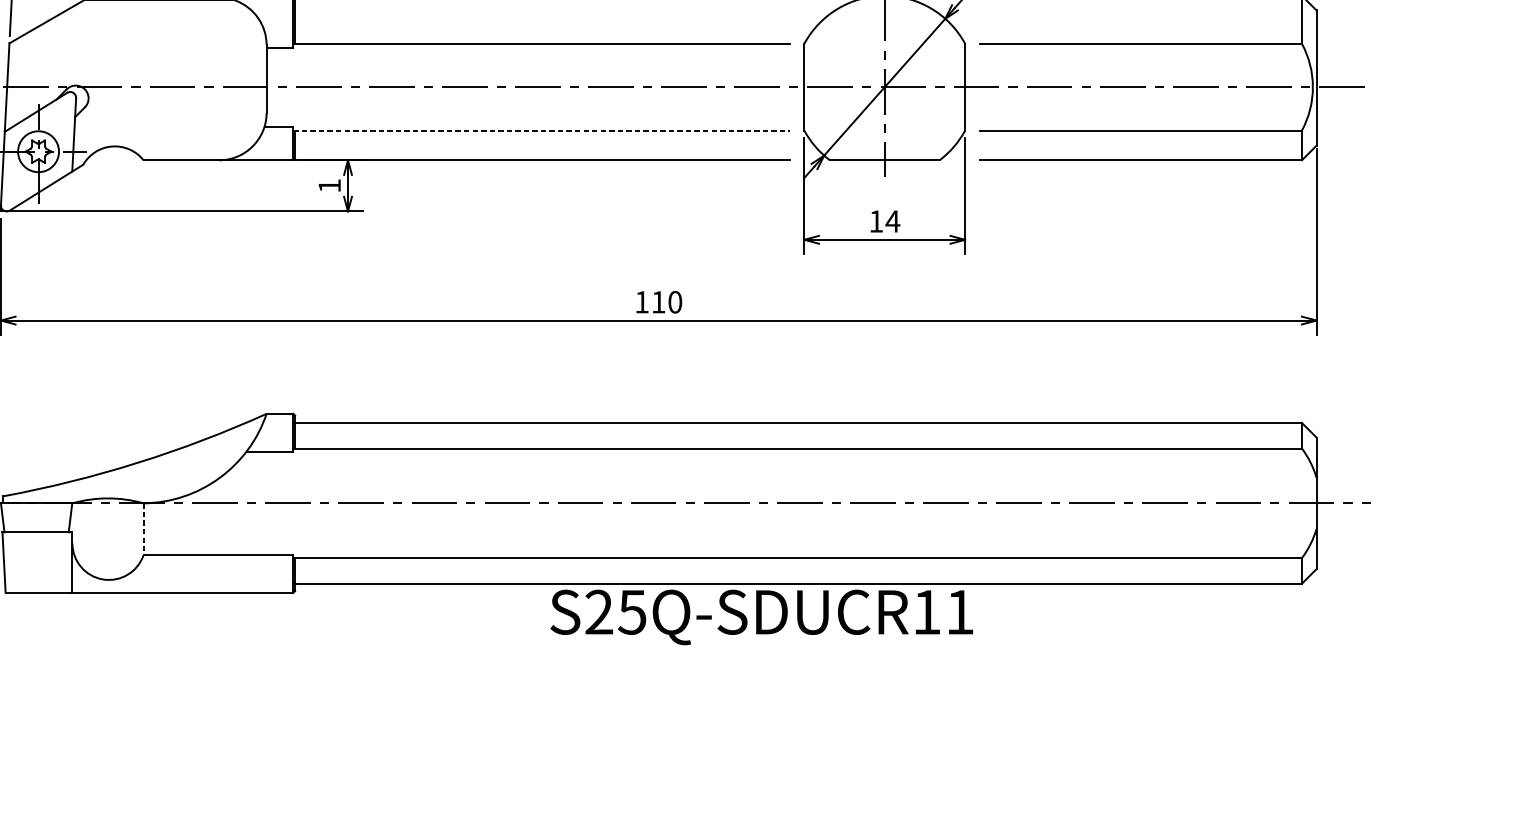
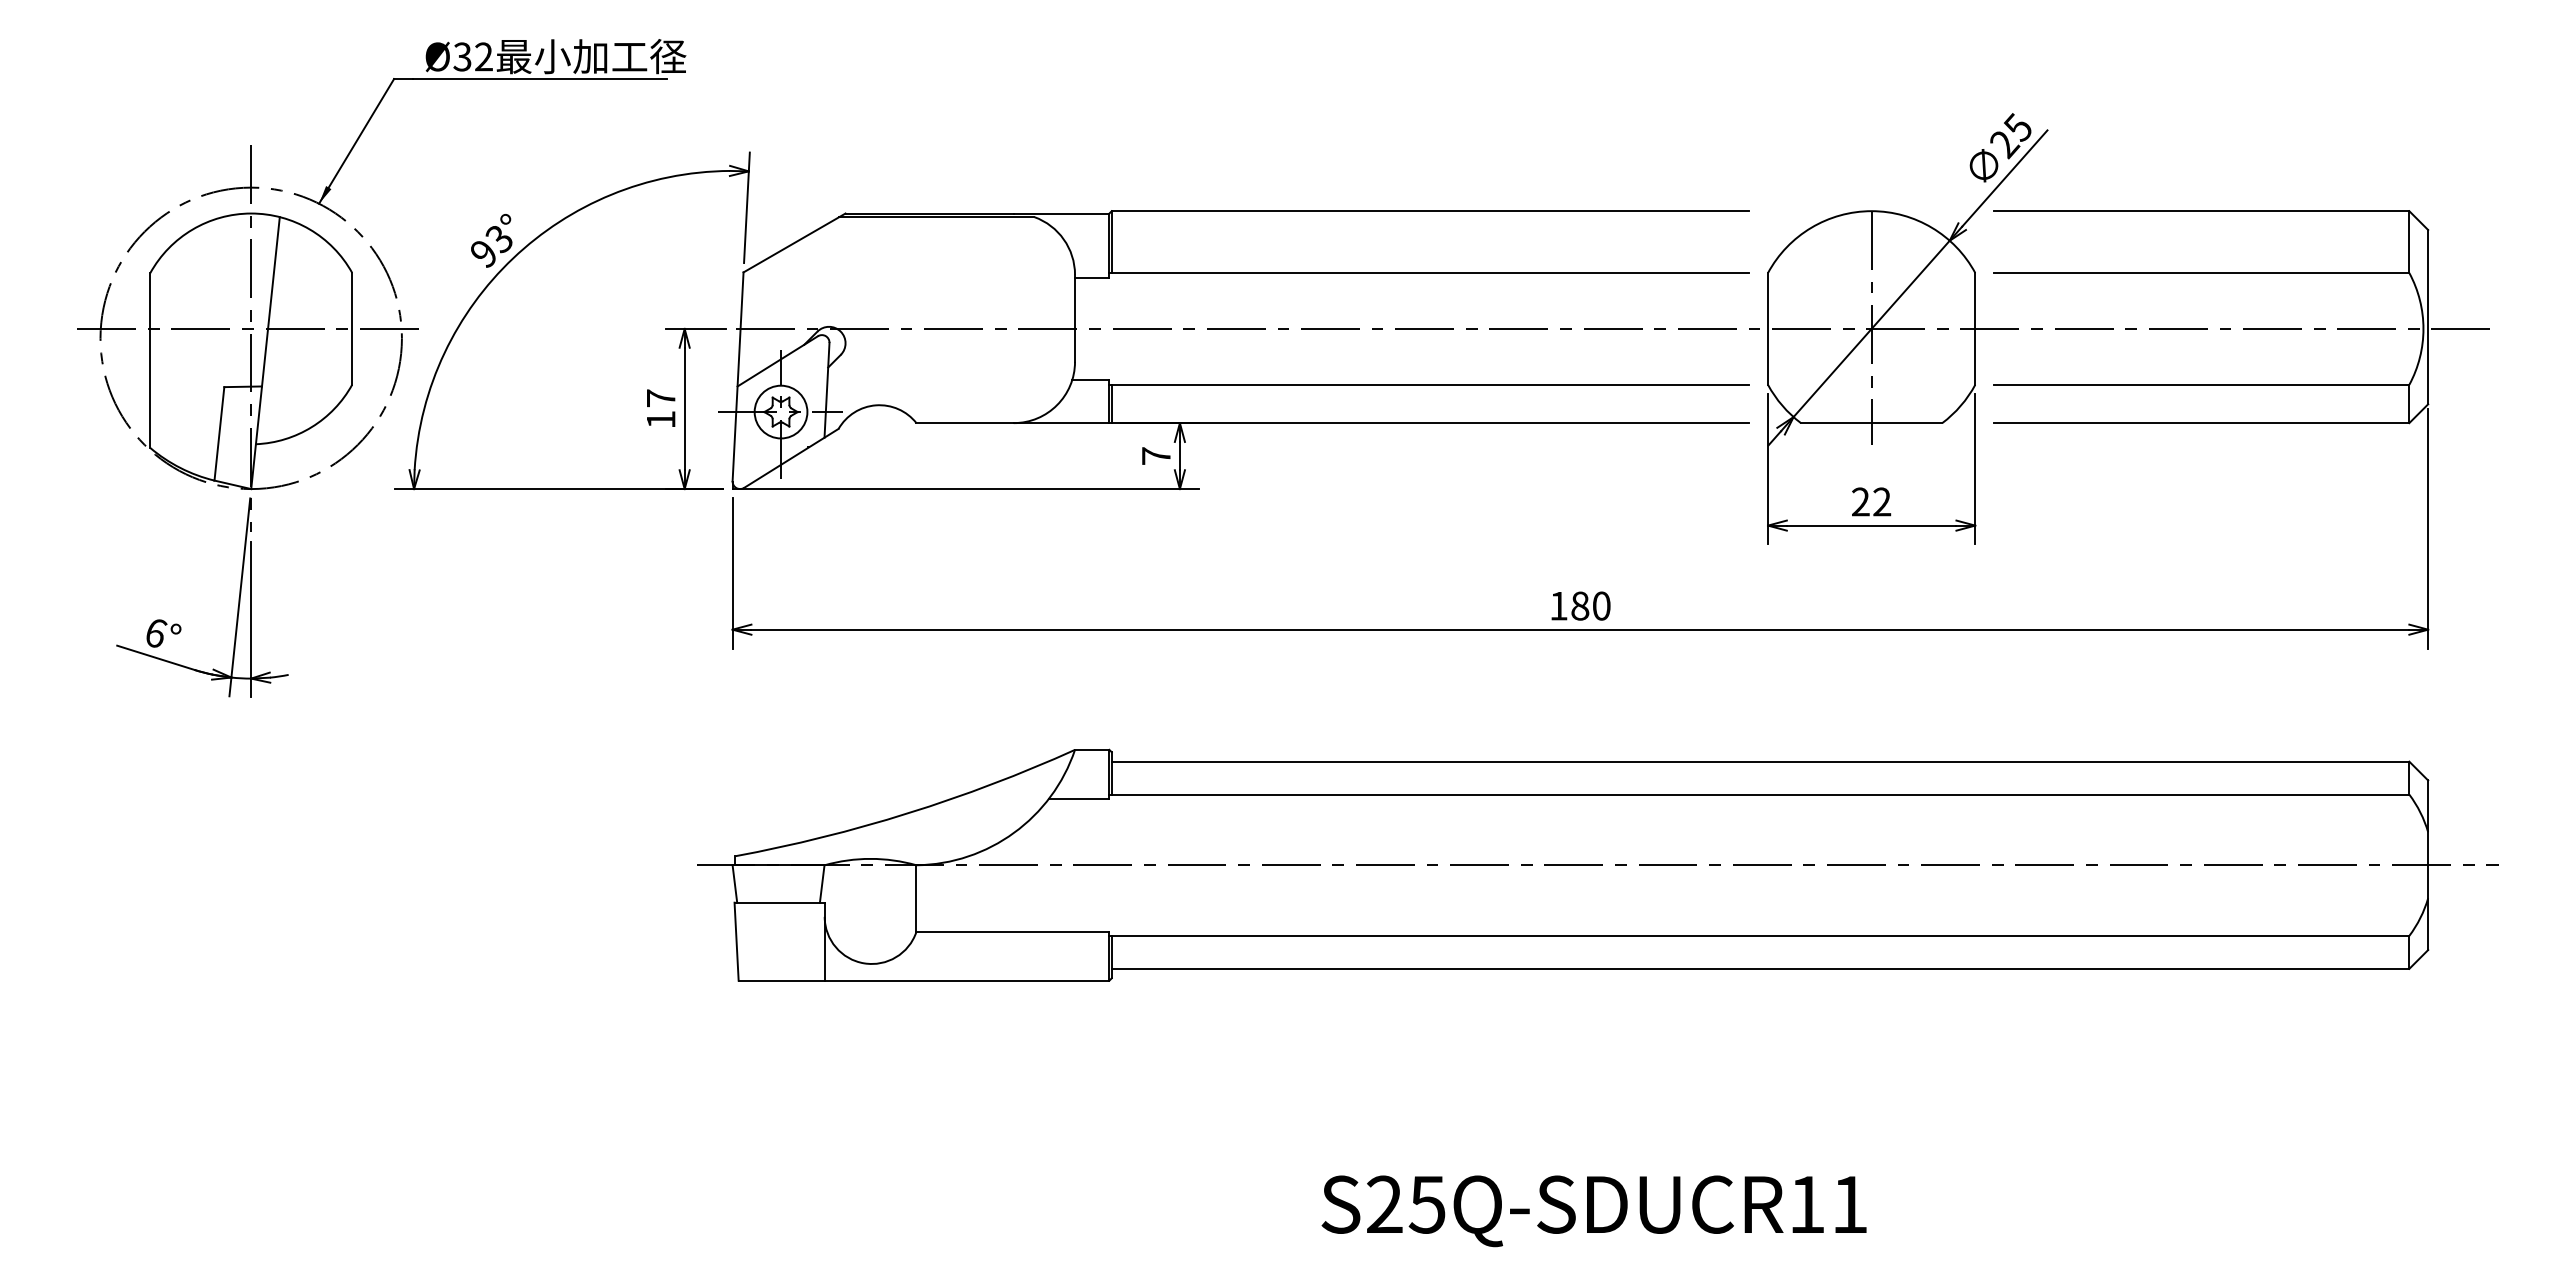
line: (541, 130) -> (1429, 384), dashed -> solid
text: (329, 185) -> (1156, 455), 1 -> 7
text: (884, 221) -> (1871, 501), 14 -> 22
text: (658, 301) -> (1580, 605), 110 -> 180
line: (143, 529) -> (916, 899), dashed -> solid
text: (761, 617) -> (1593, 1211), moved

